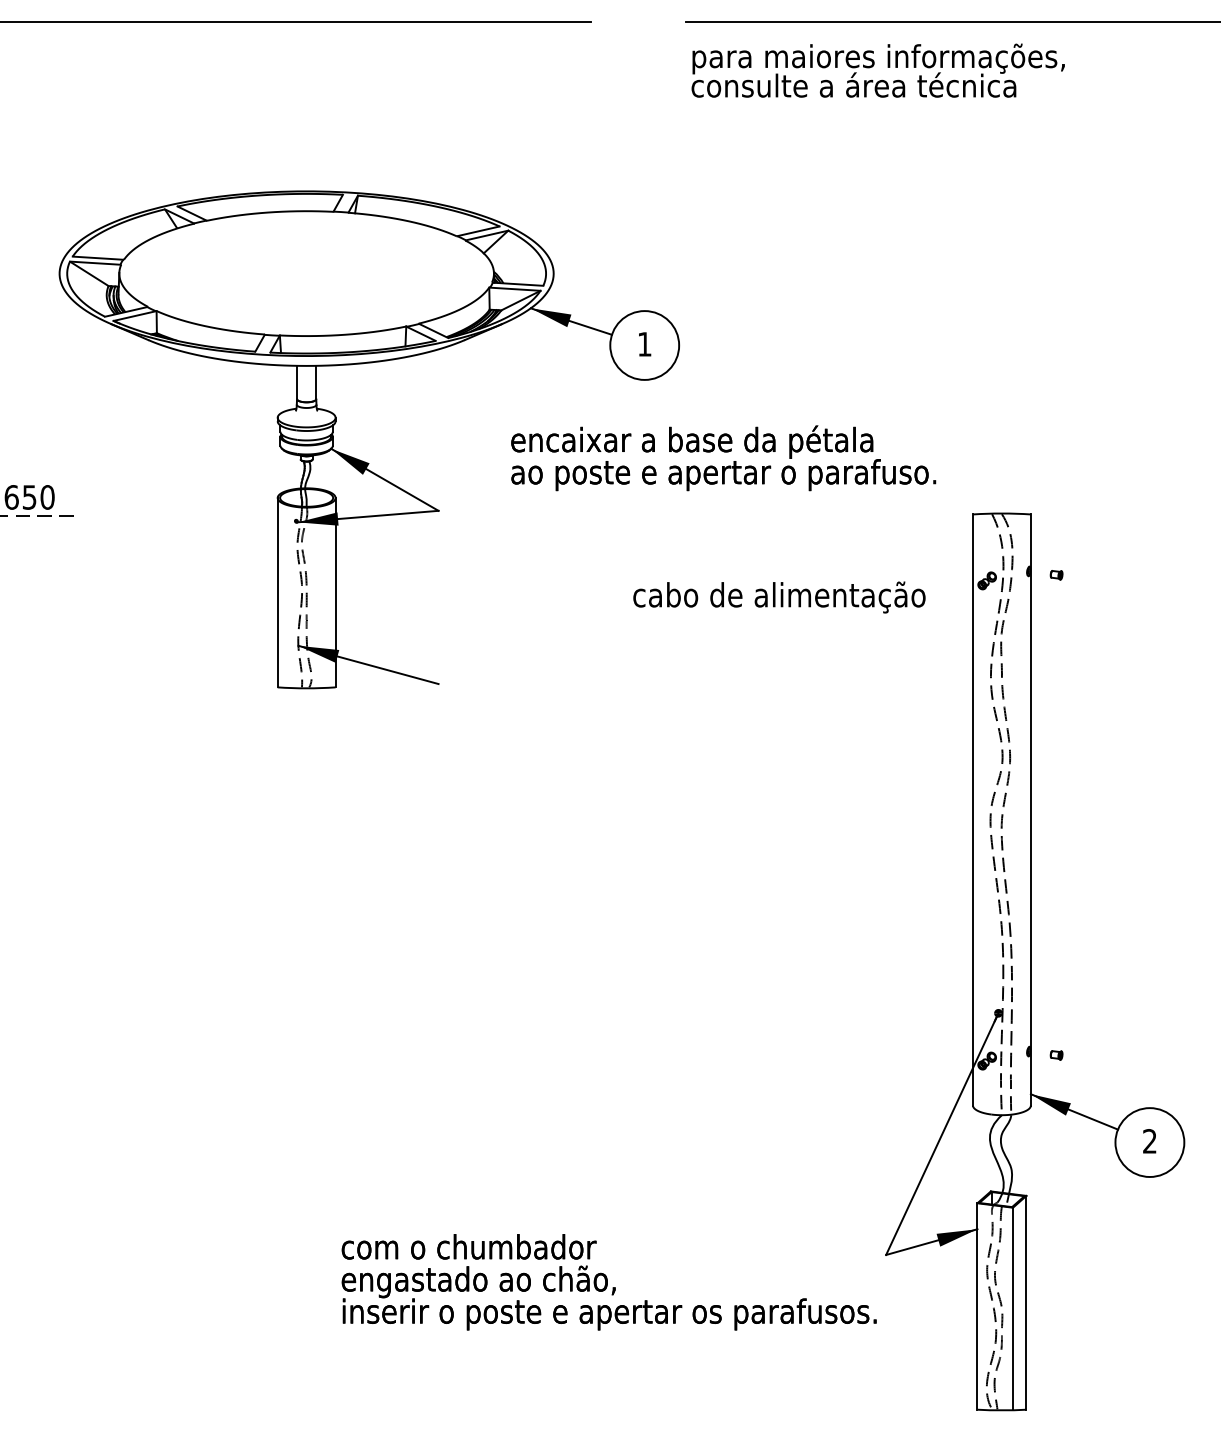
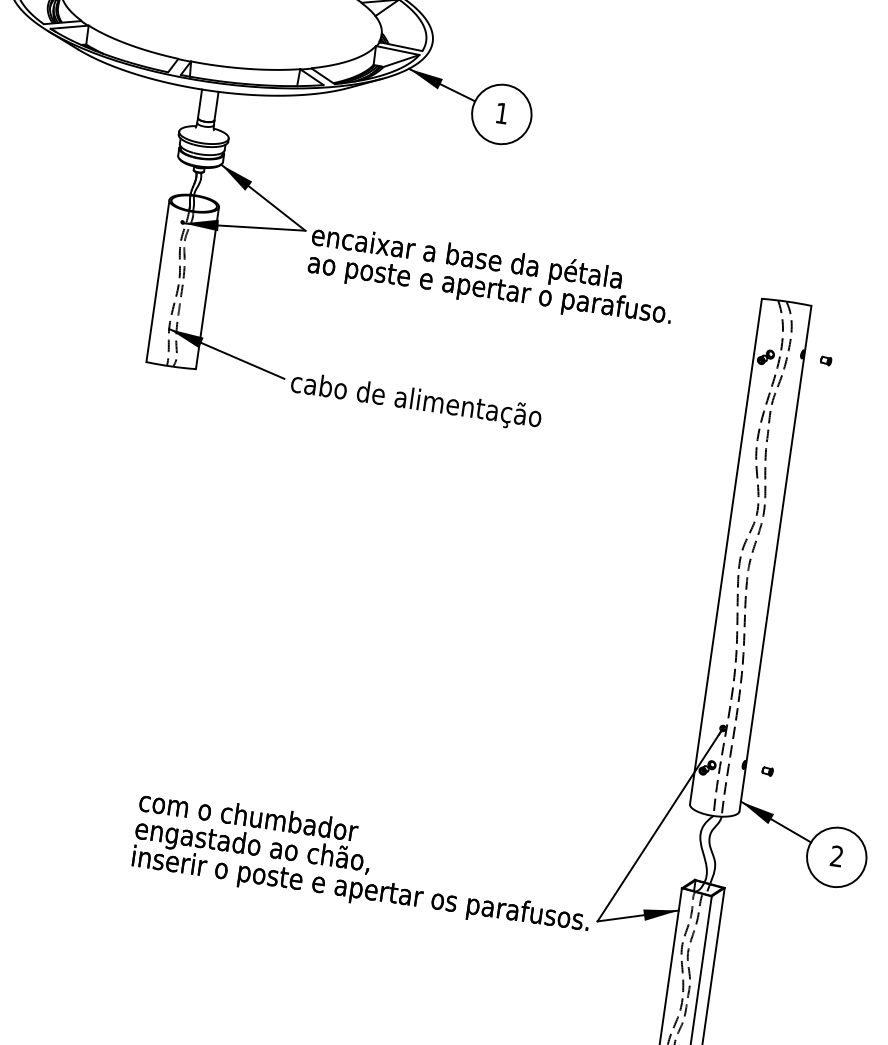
text: (723, 458) -> (491, 276), moved
text: (779, 597) -> (416, 401), moved
text: (608, 1282) -> (363, 863), moved

